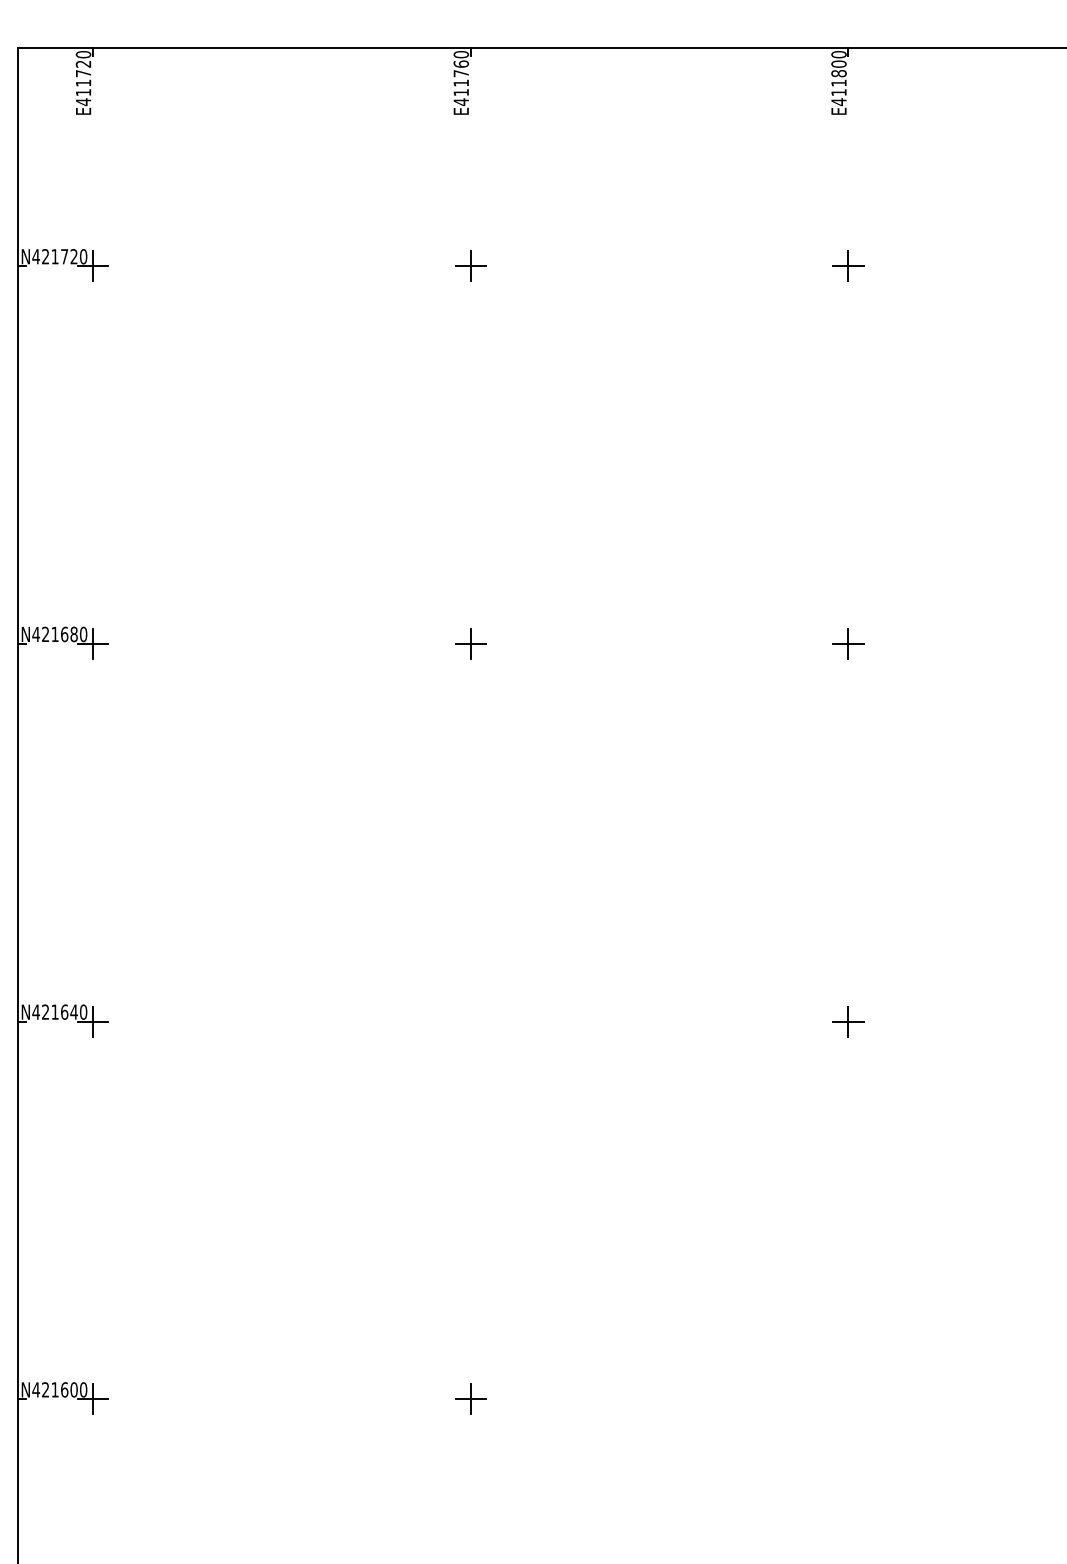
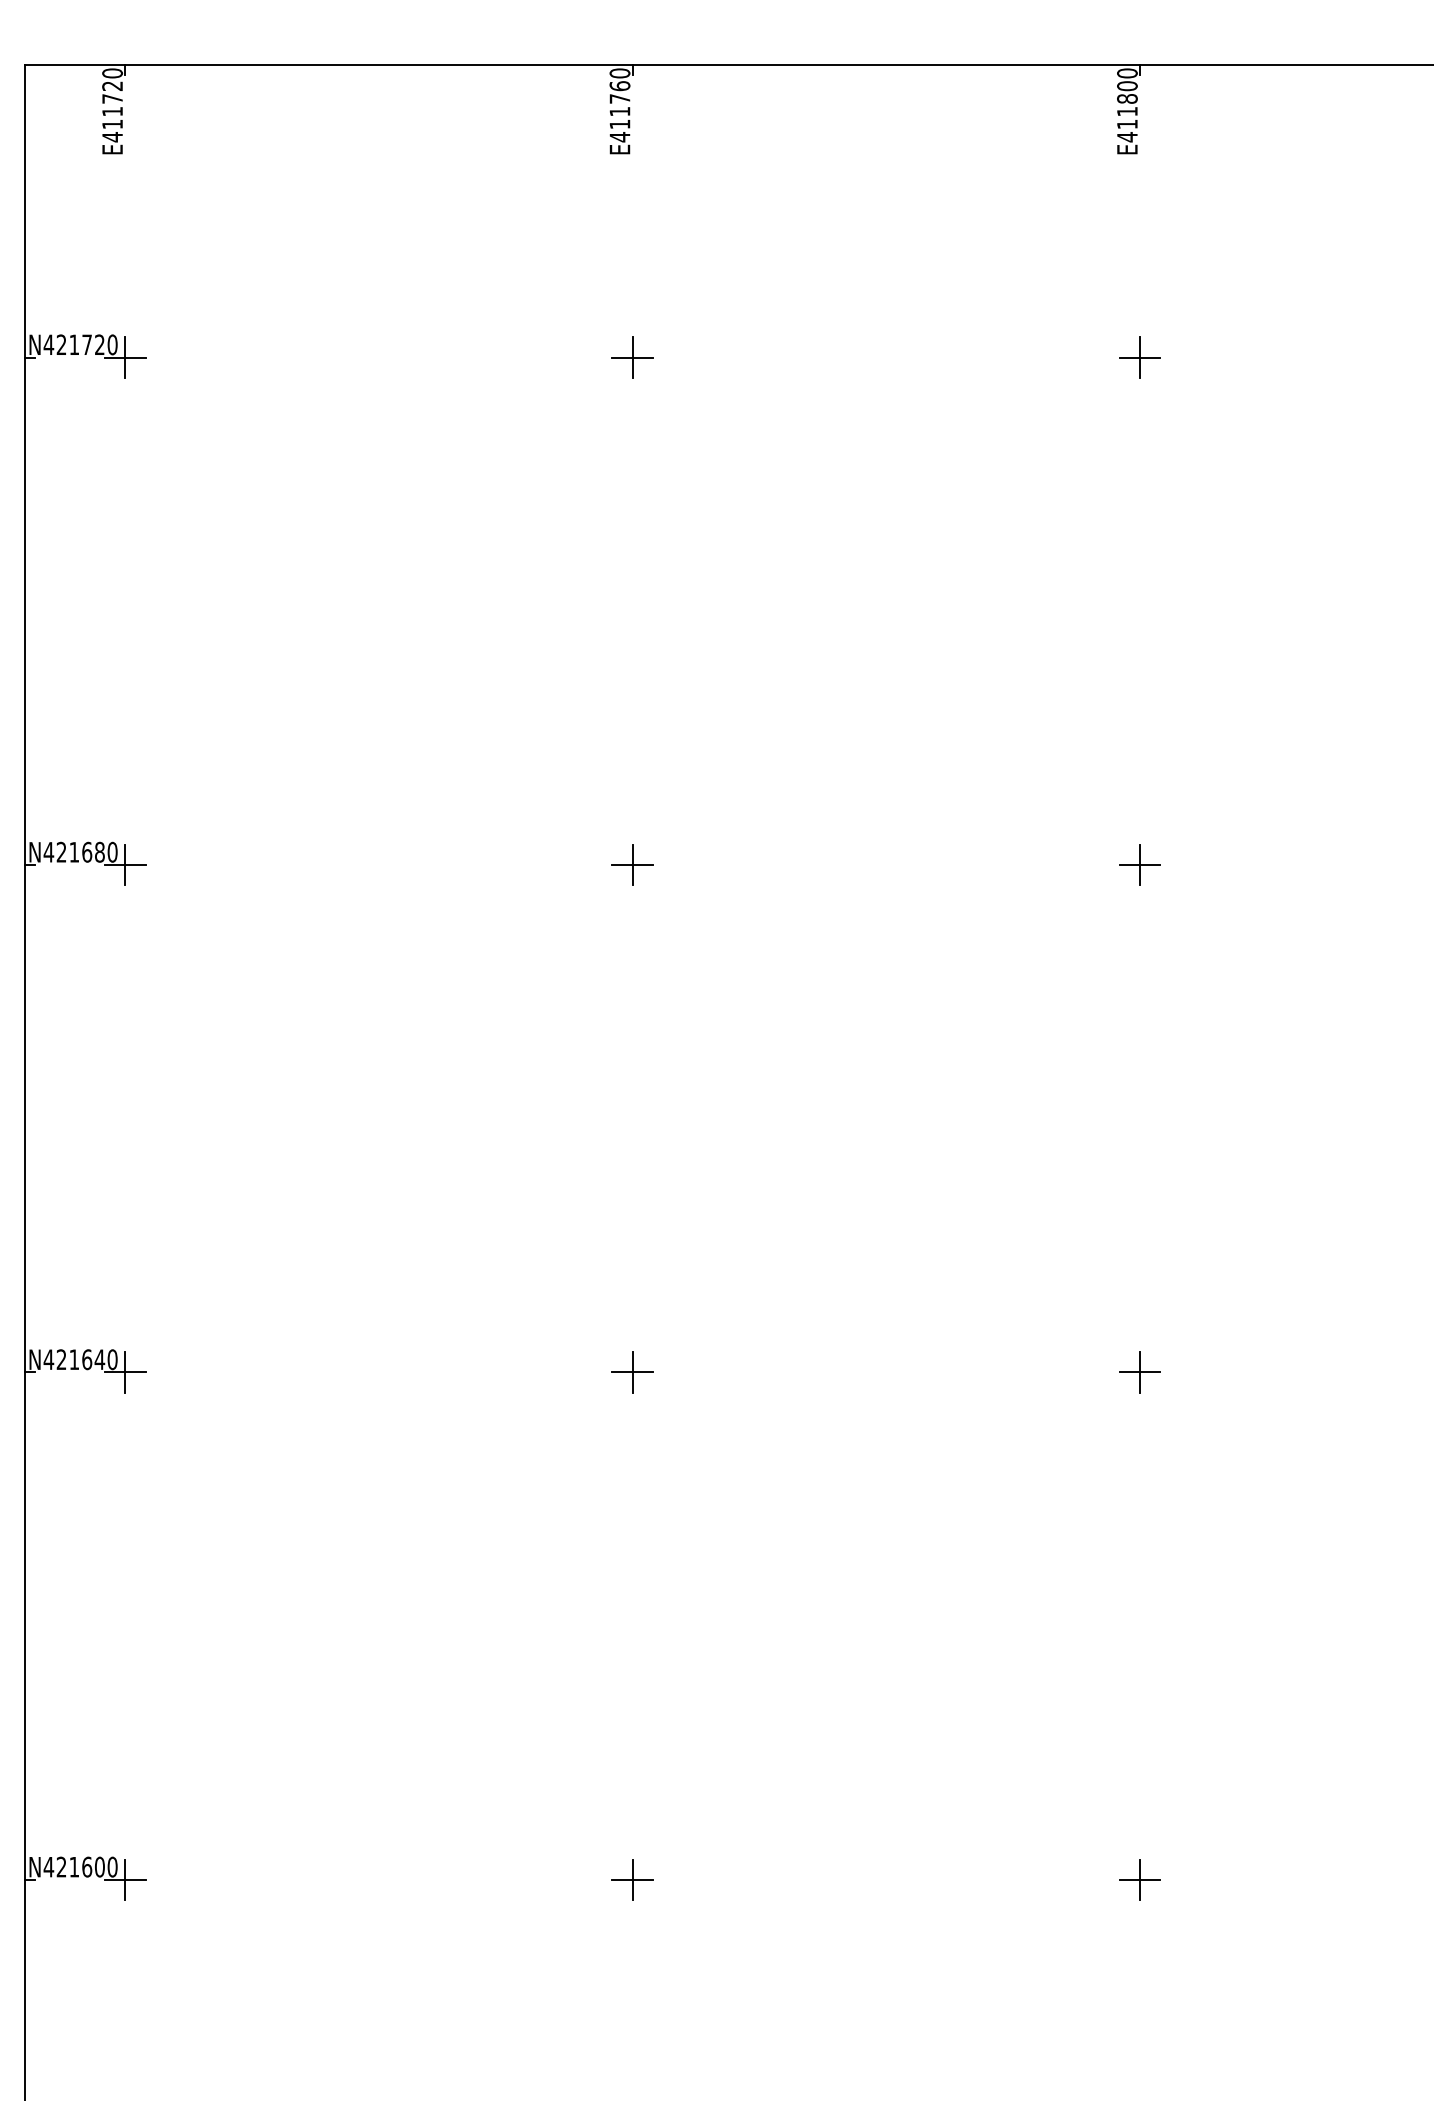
part: (470, 1021) -> (632, 1372), added
part: (848, 1399) -> (1139, 1879), added

